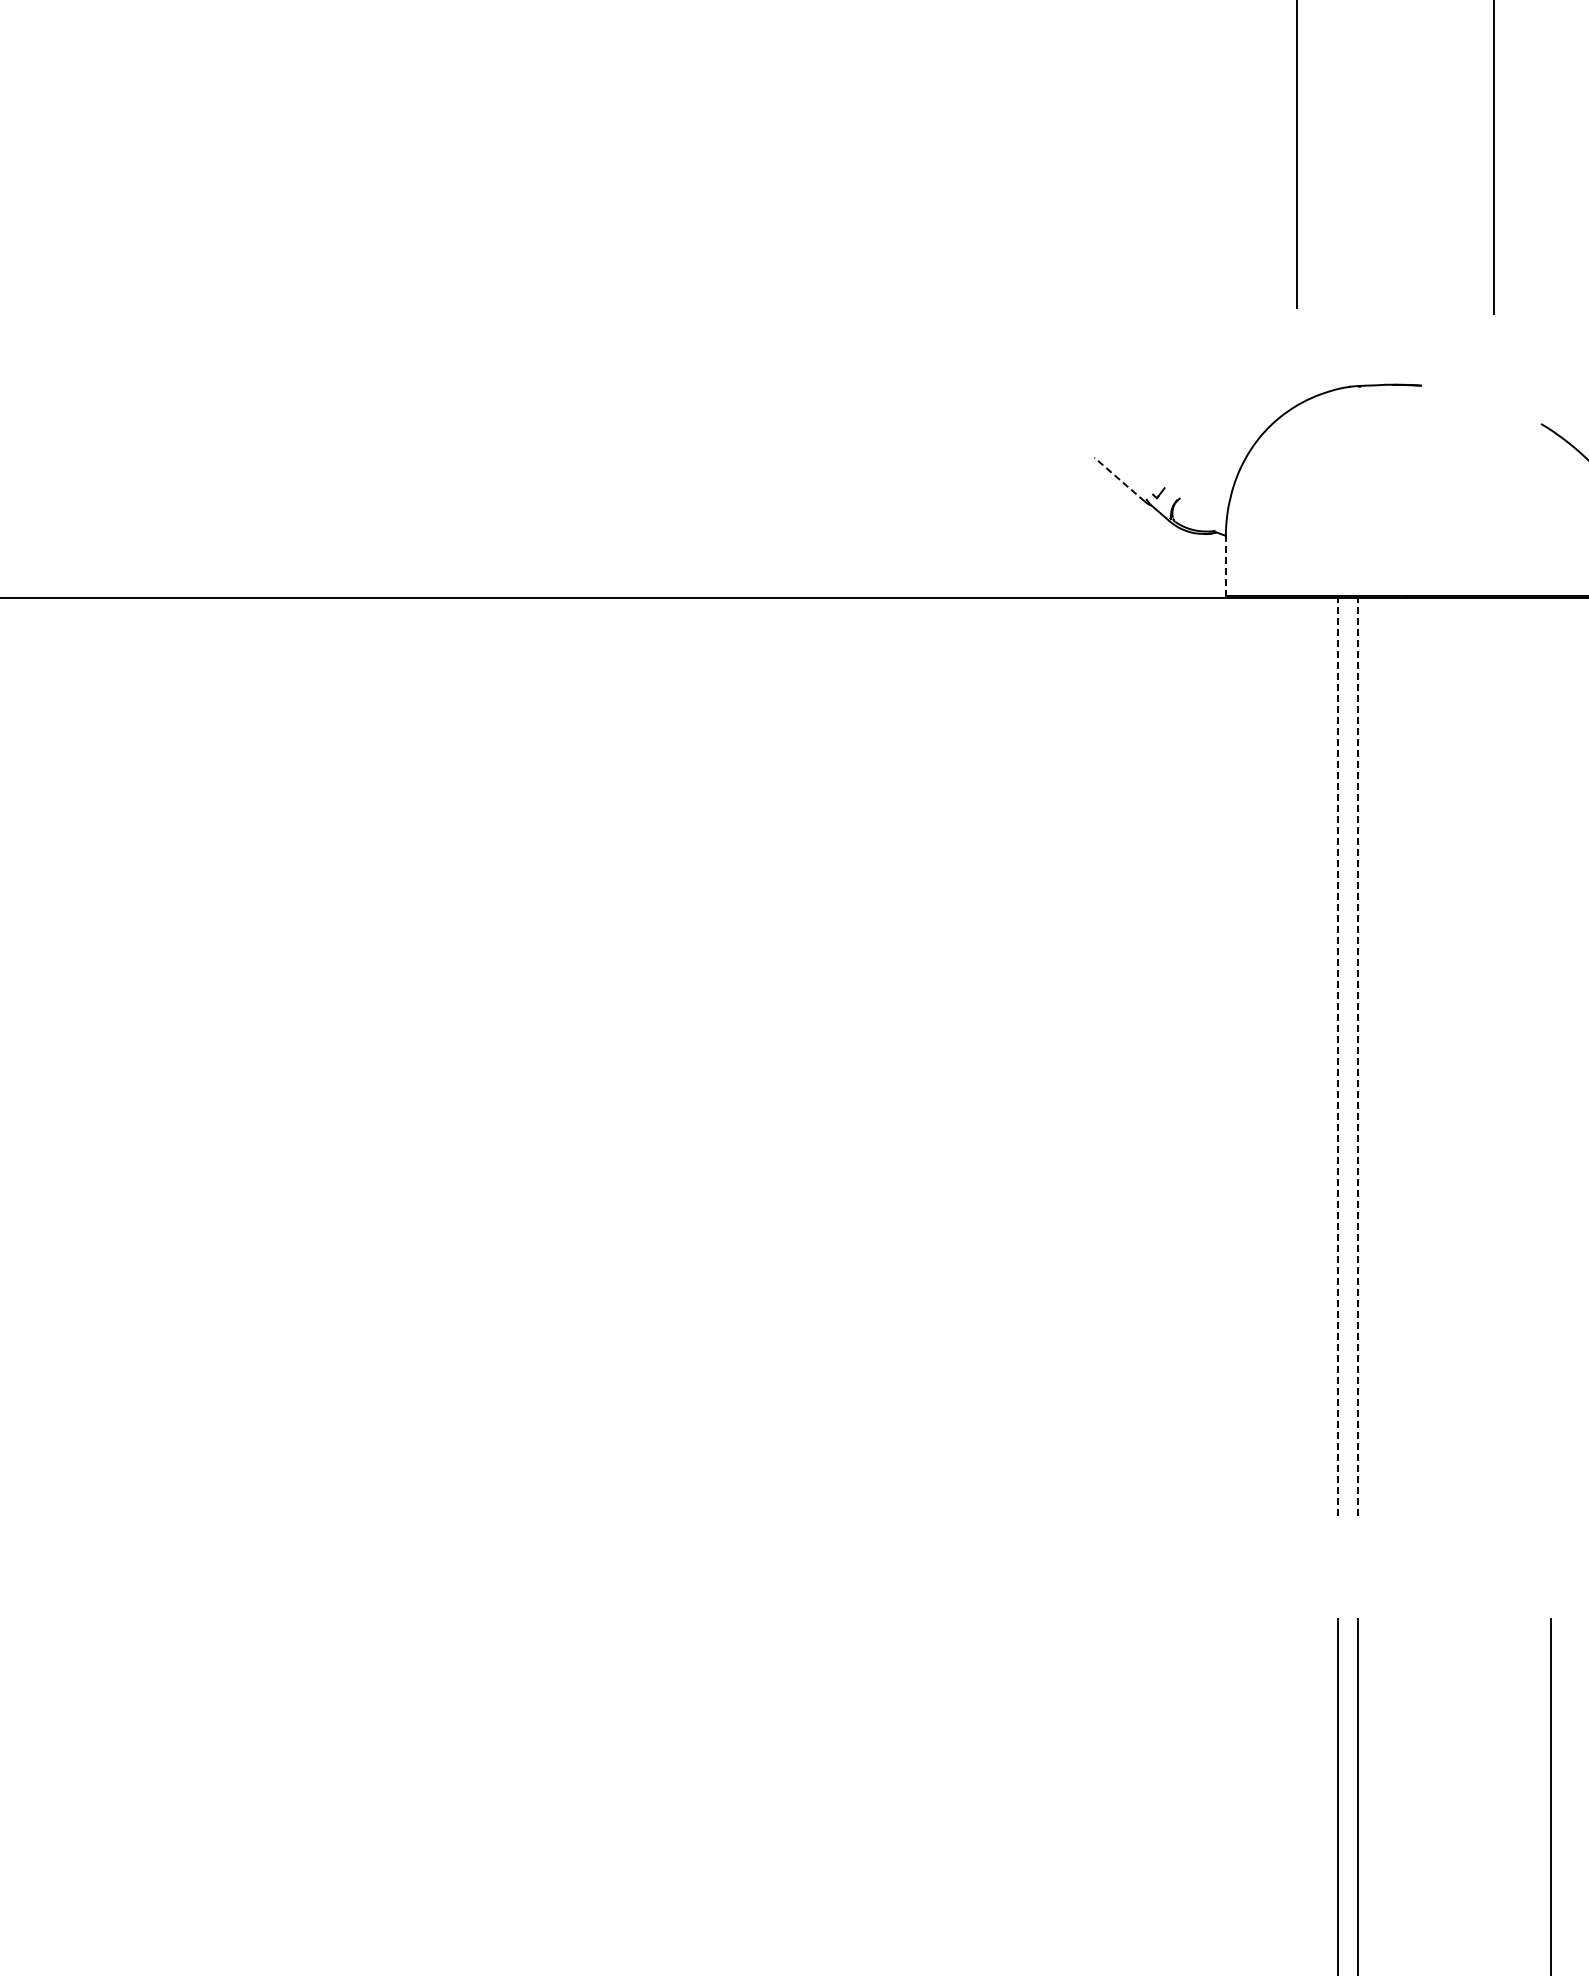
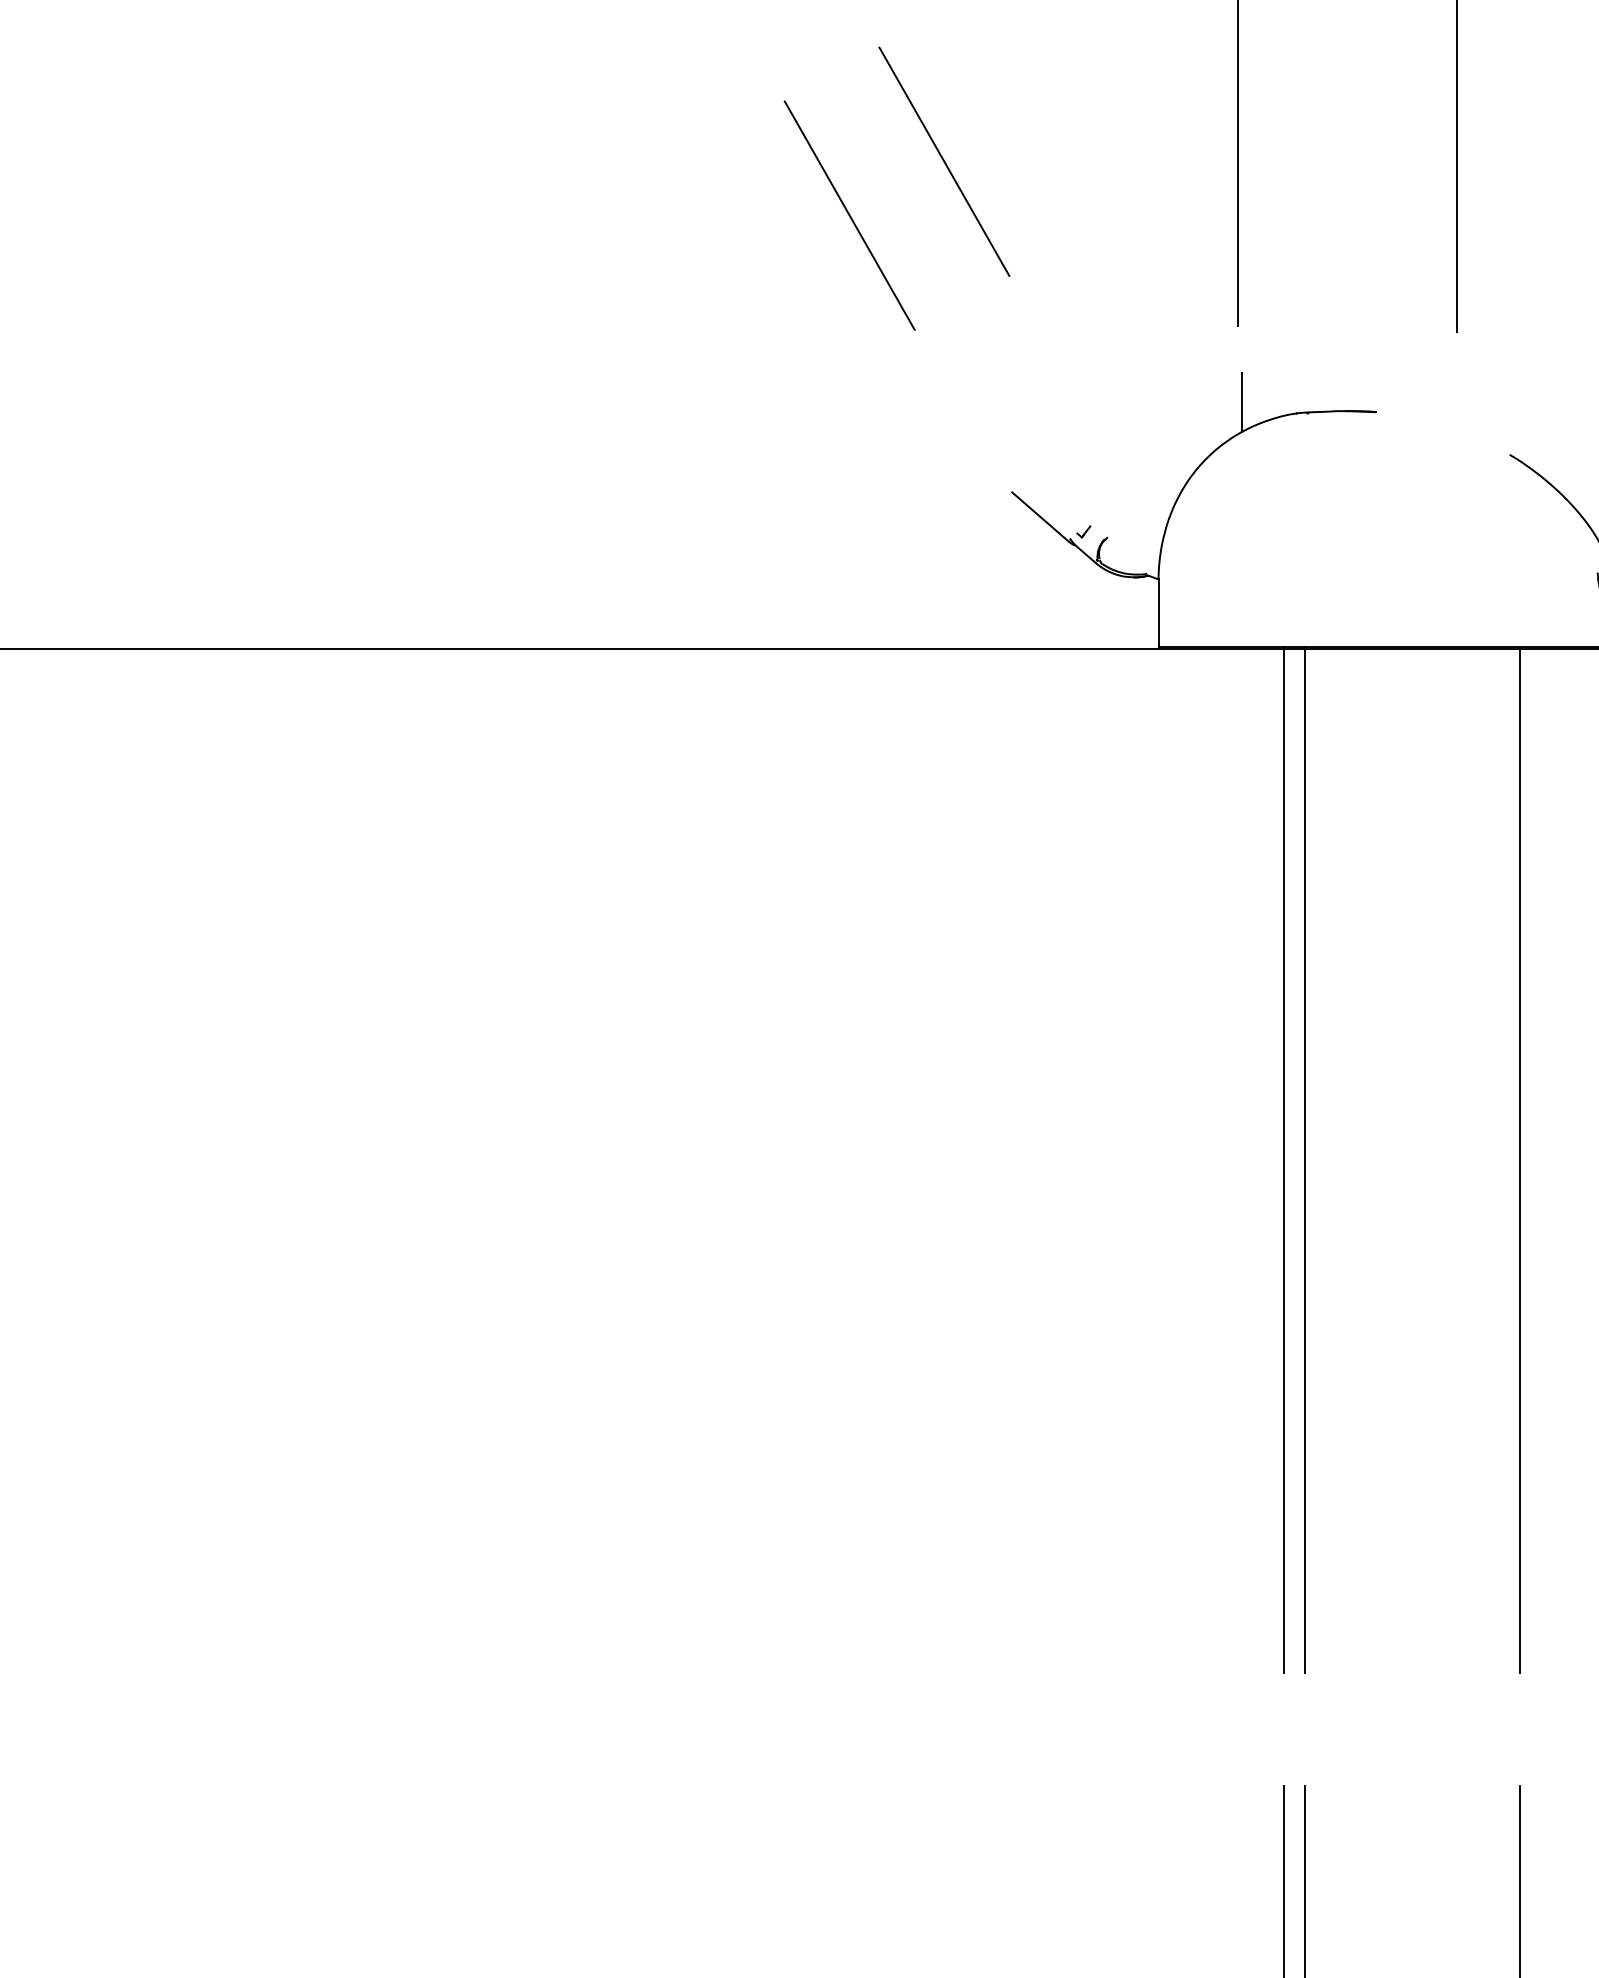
line: (1033, 160) -> (944, 161), added
line: (948, 208) -> (849, 214), added
line: (1301, 376) -> (1242, 401), added
line: (1119, 479) -> (1040, 516), dashed -> solid
line: (1225, 565) -> (1158, 612), dashed -> solid
line: (1550, 1056) -> (1520, 1159), added
line: (1338, 1057) -> (1284, 1160), dashed -> solid
line: (1357, 1057) -> (1305, 1160), dashed -> solid

